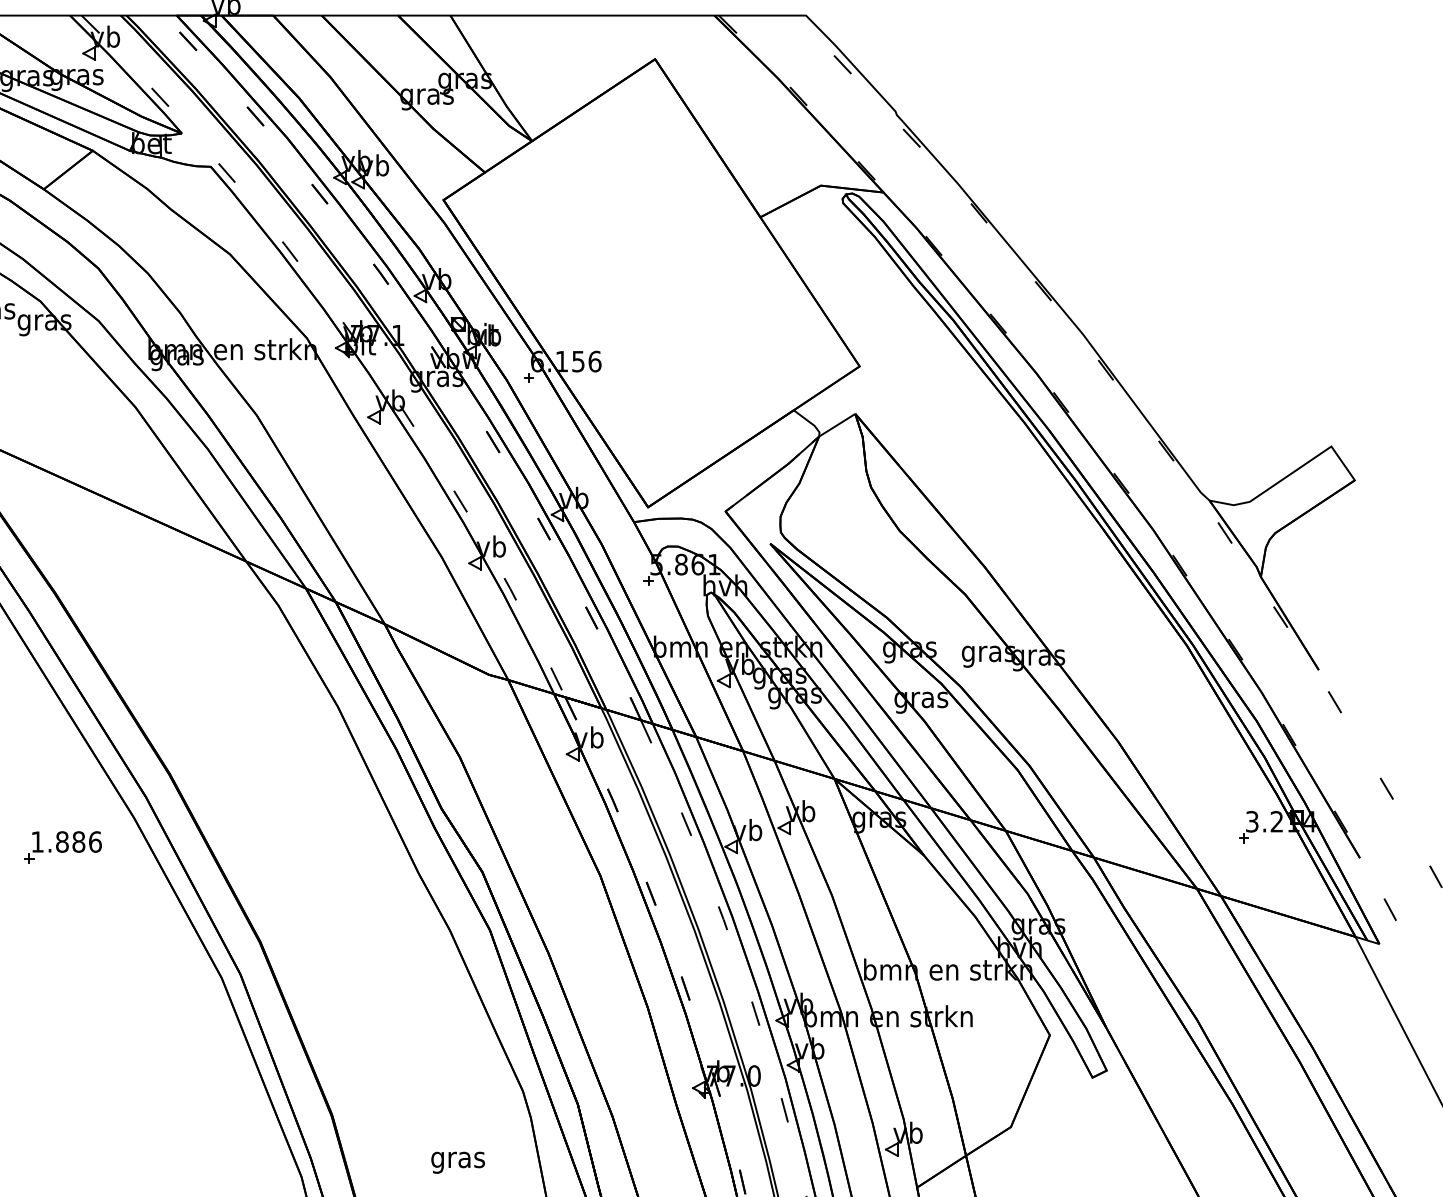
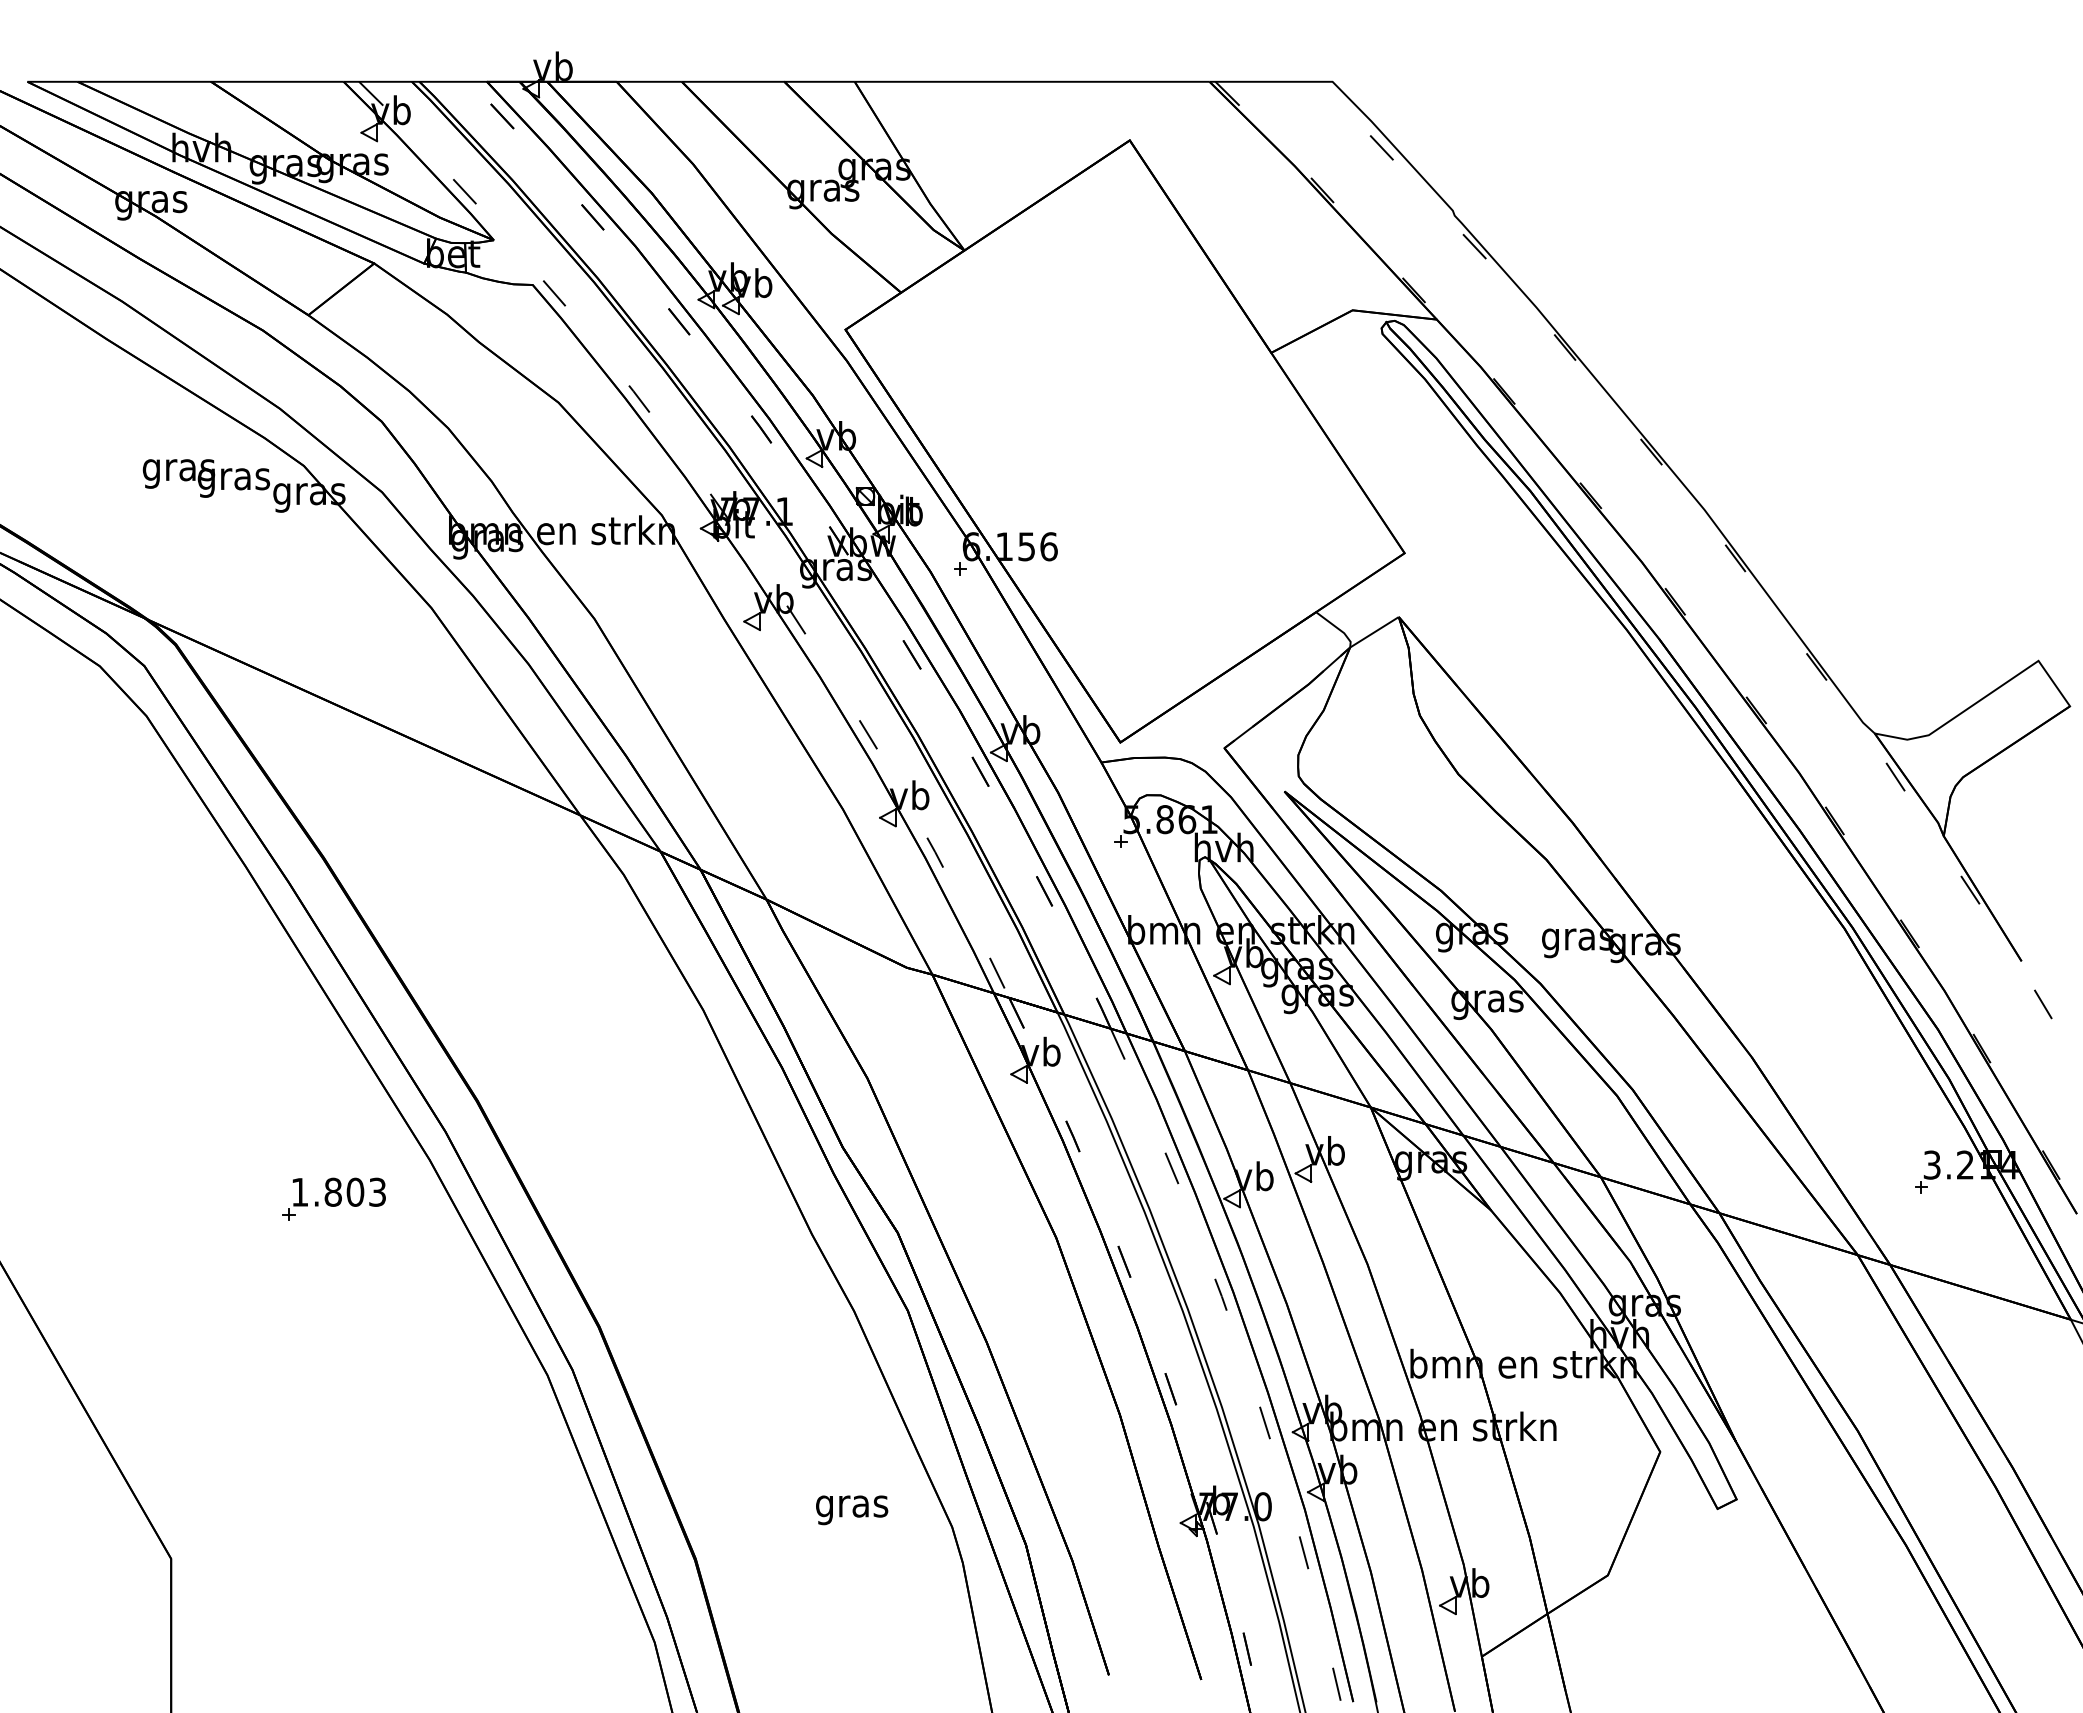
text: (87, 841) -> (366, 1191), 1.886 -> 1.803
text: (458, 1162) -> (852, 1510), moved

